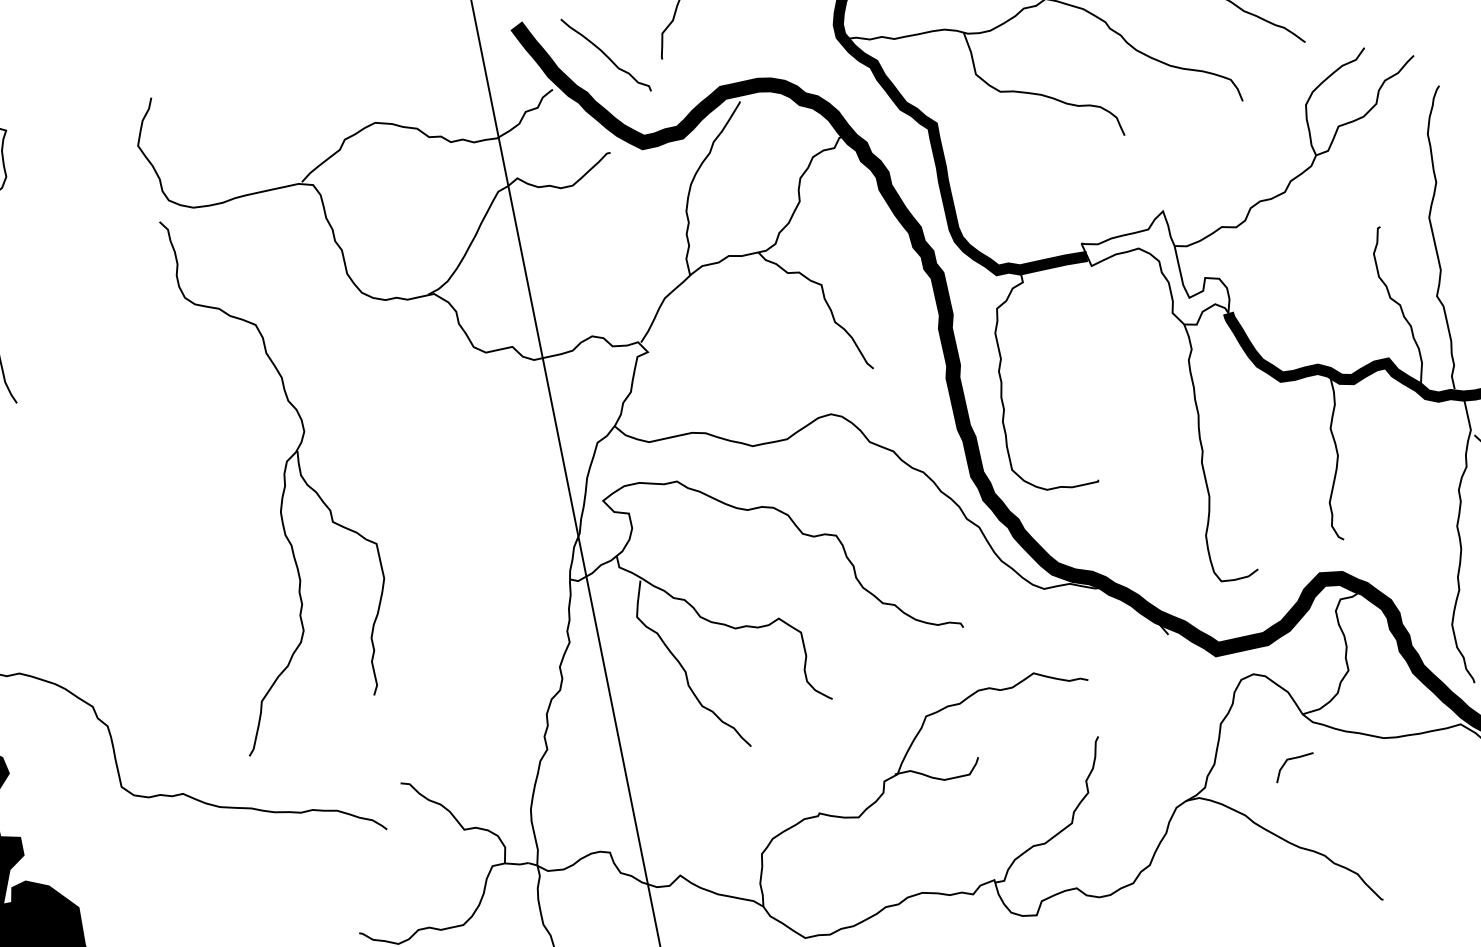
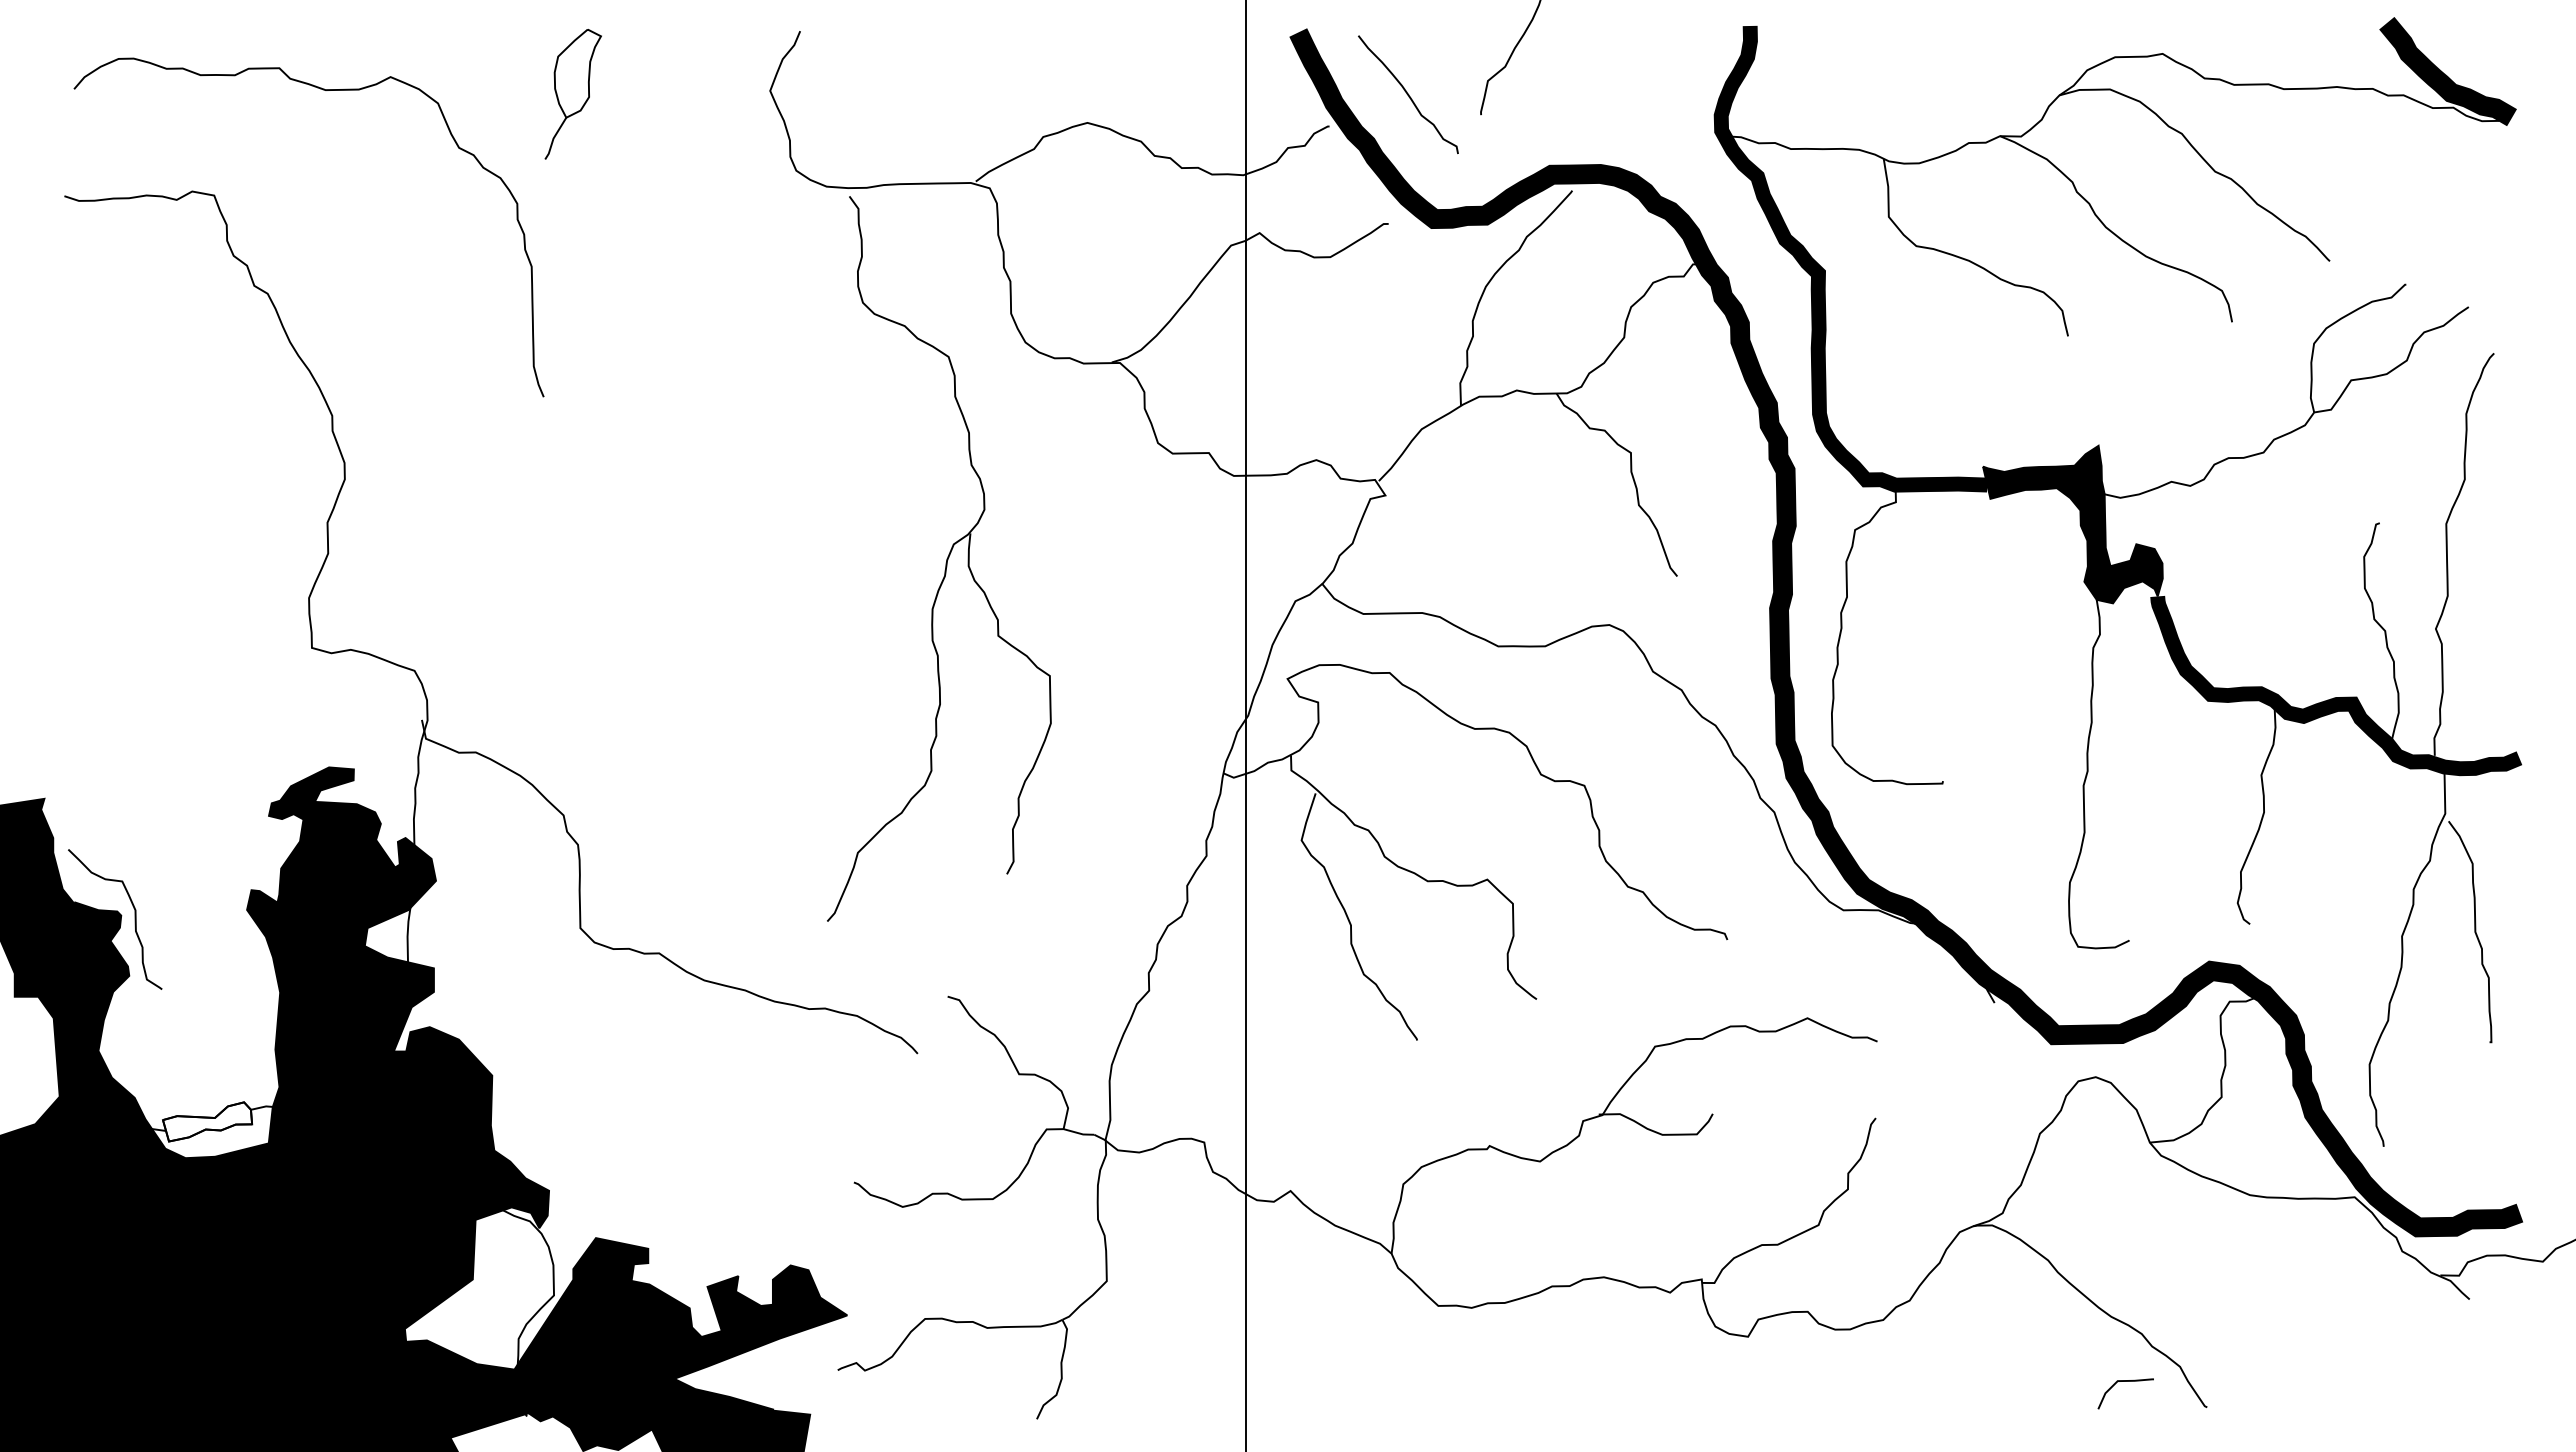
fill: (1155, 272) -> (2072, 524), added
part: (283, 472) -> (946, 558), moved
curve: (1292, 758) -> (2125, 1381), moved

